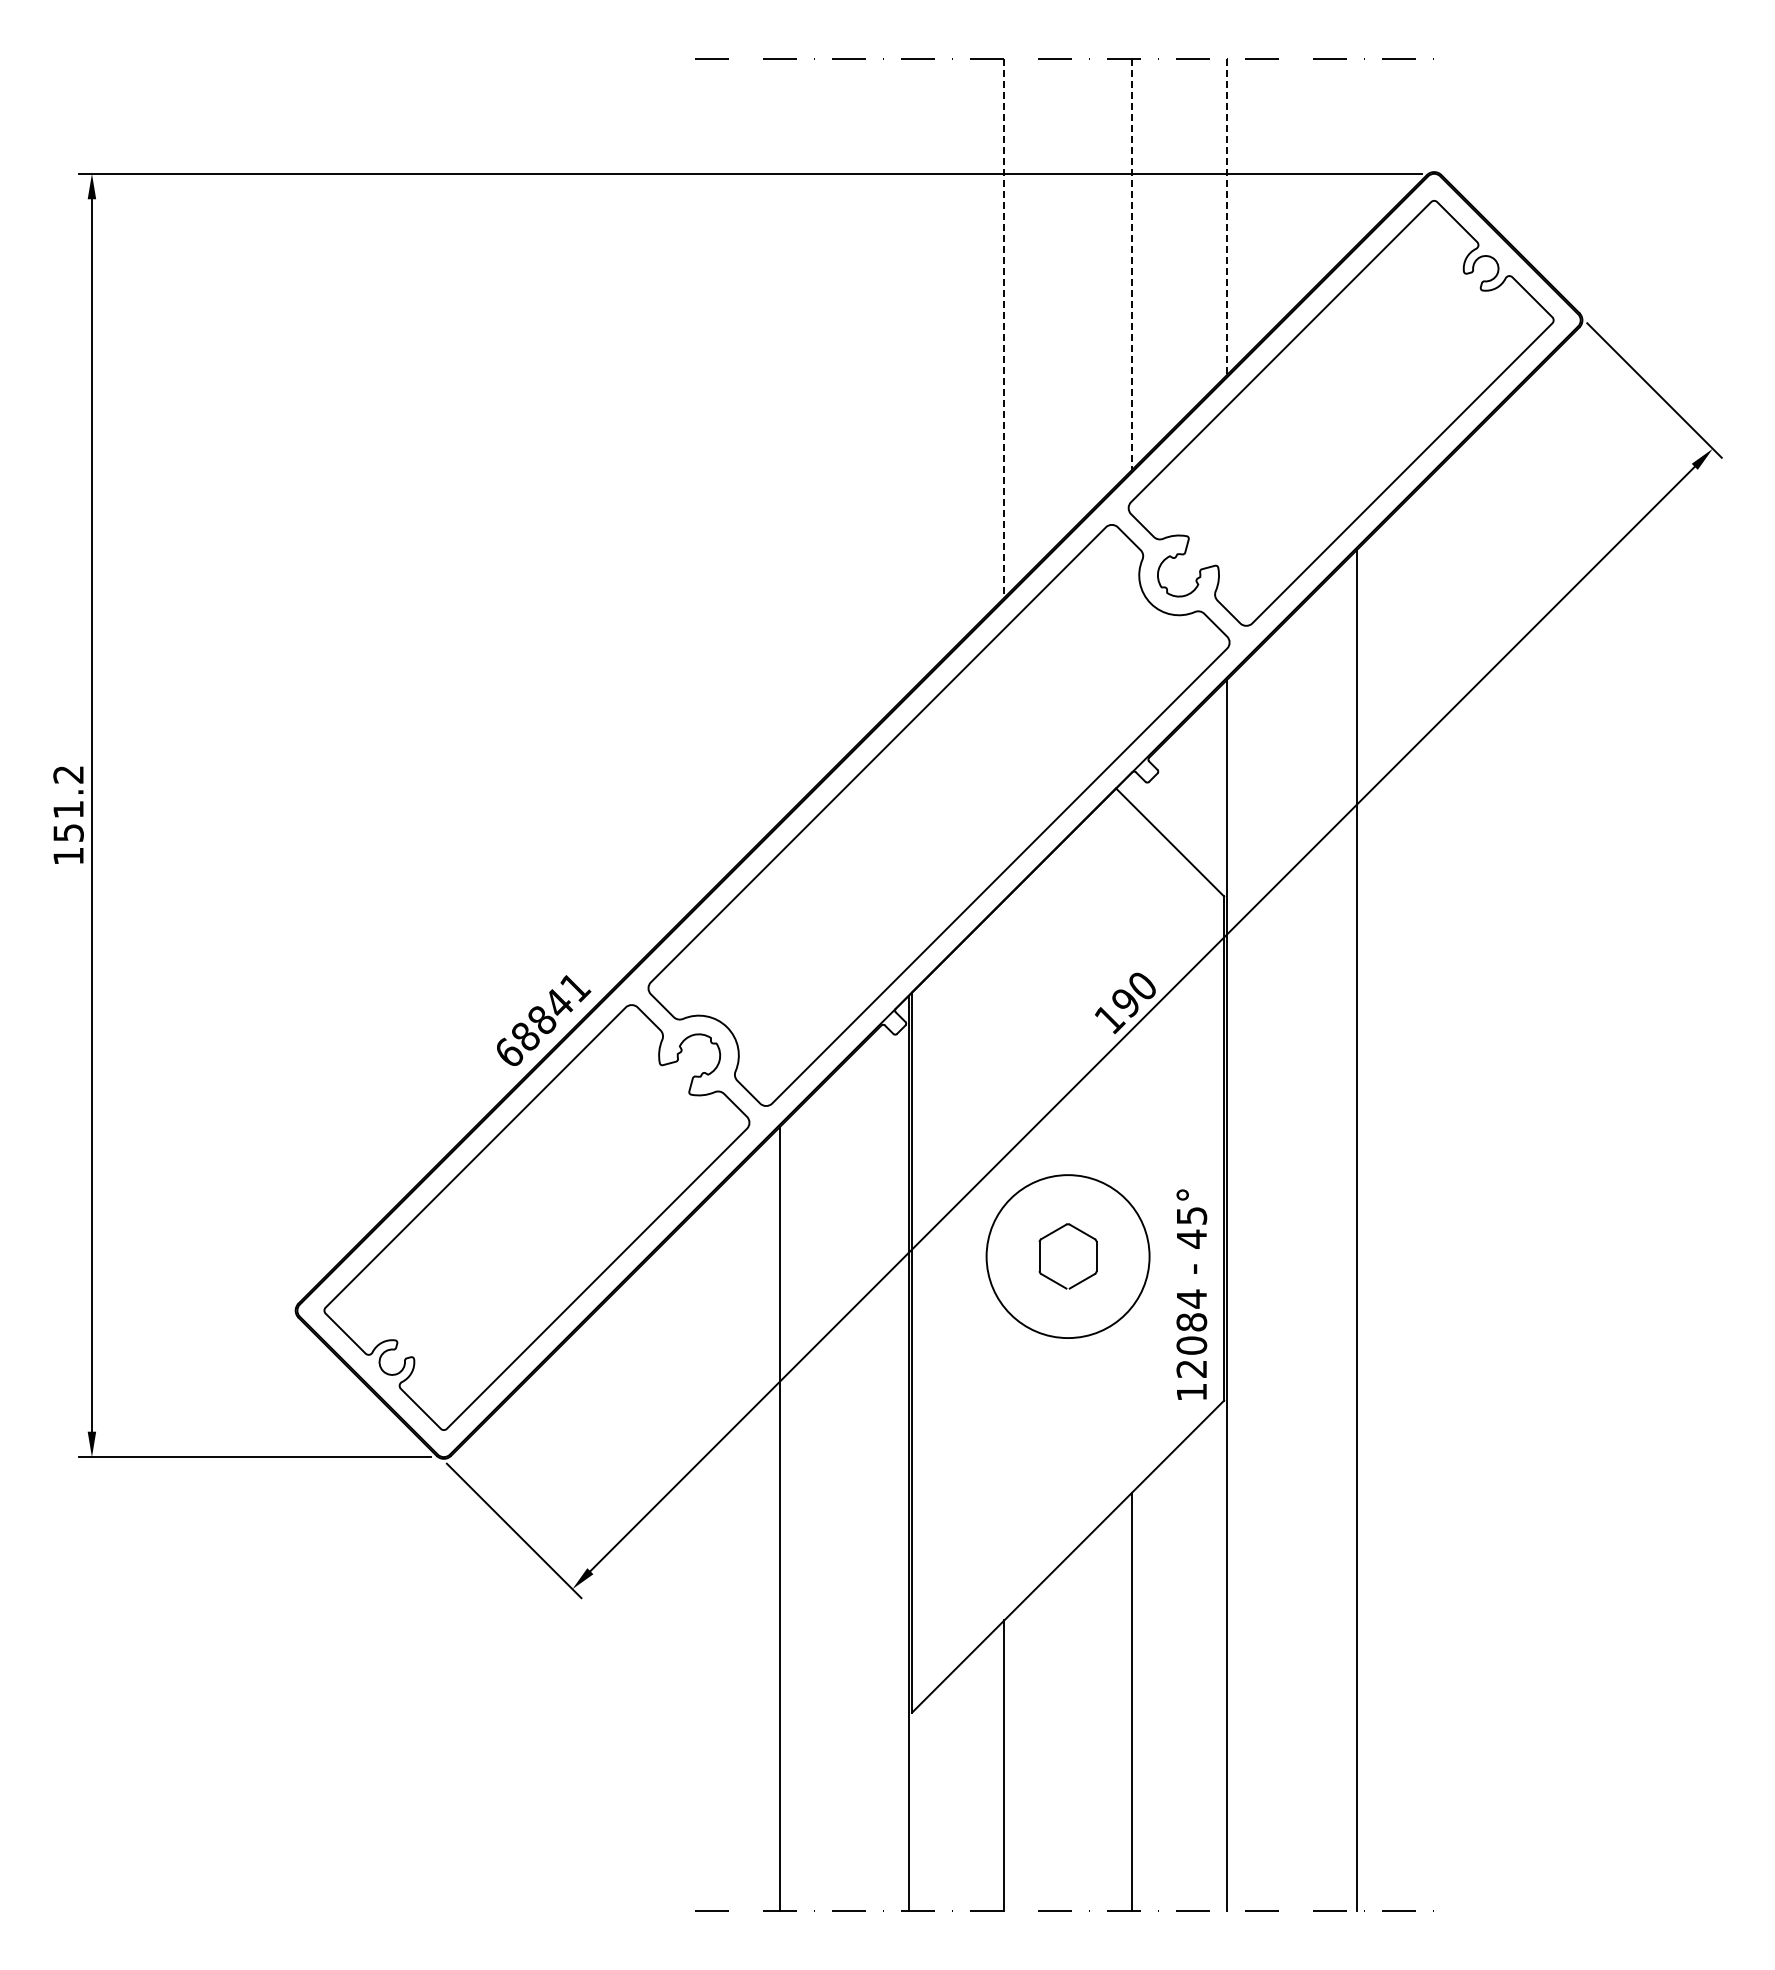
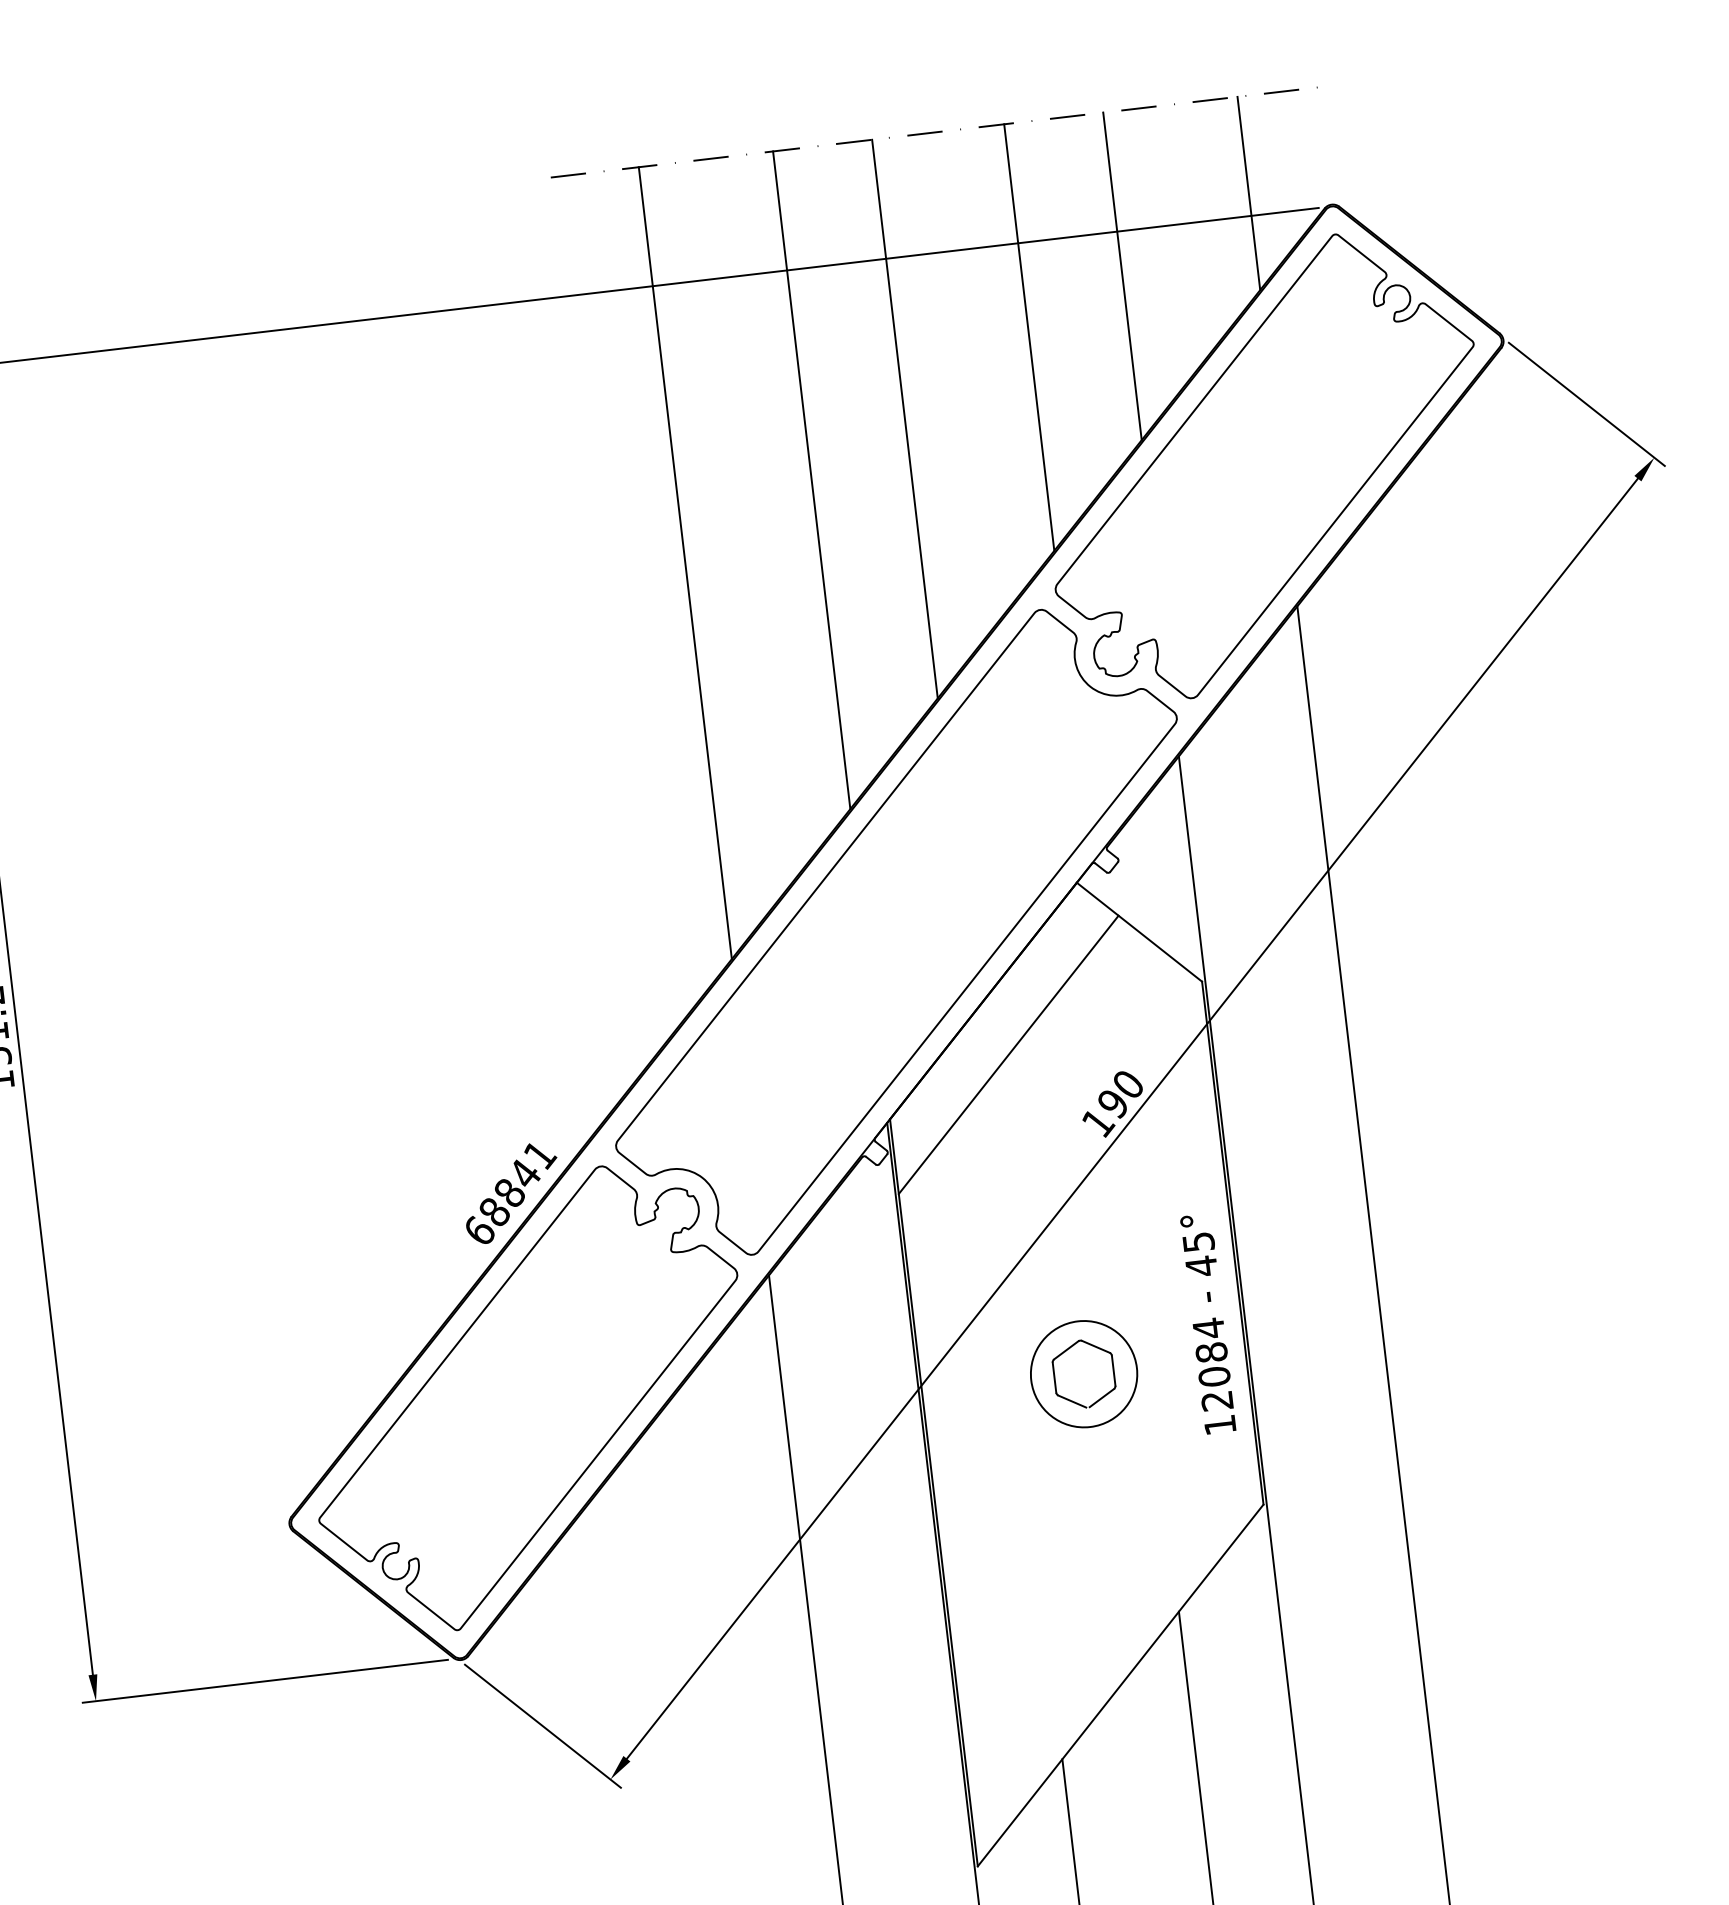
line: (1356, 152) -> (1248, 193), added
line: (1227, 216) -> (1122, 275), dashed -> solid
line: (1131, 264) -> (1028, 337), dashed -> solid
line: (1004, 328) -> (905, 419), dashed -> solid
line: (908, 376) -> (811, 480), added
line: (779, 440) -> (685, 562), added
line: (1032, 944) -> (1009, 1054), added
circle: (1068, 1256) -> (1084, 1374), size x0.62
text: (1191, 1294) -> (1207, 1323), moved

